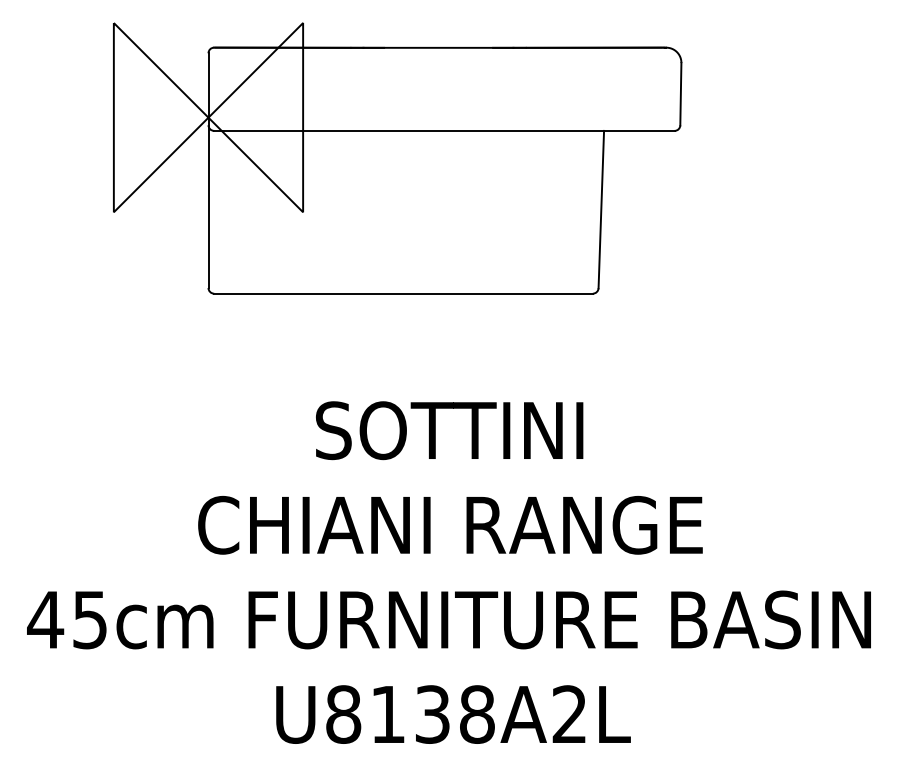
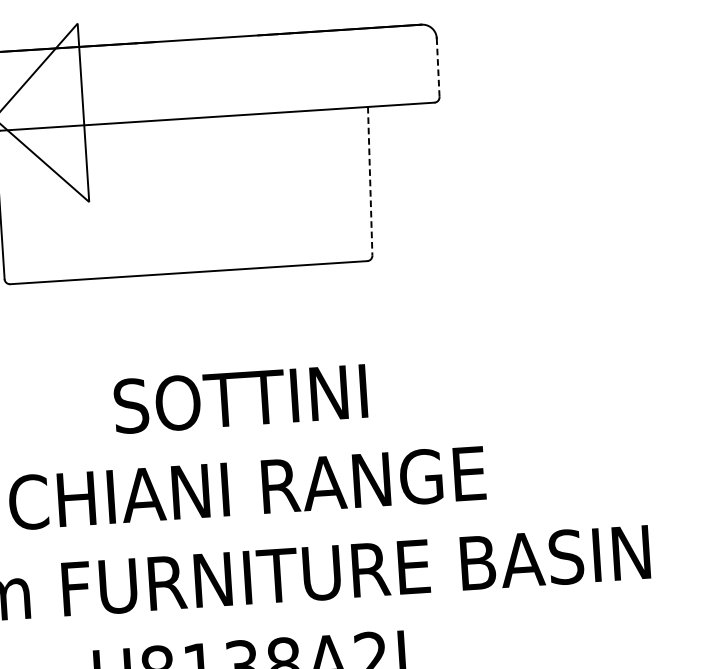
line: (680, 94) -> (437, 67), solid -> dashed
line: (601, 209) -> (370, 181), solid -> dashed

